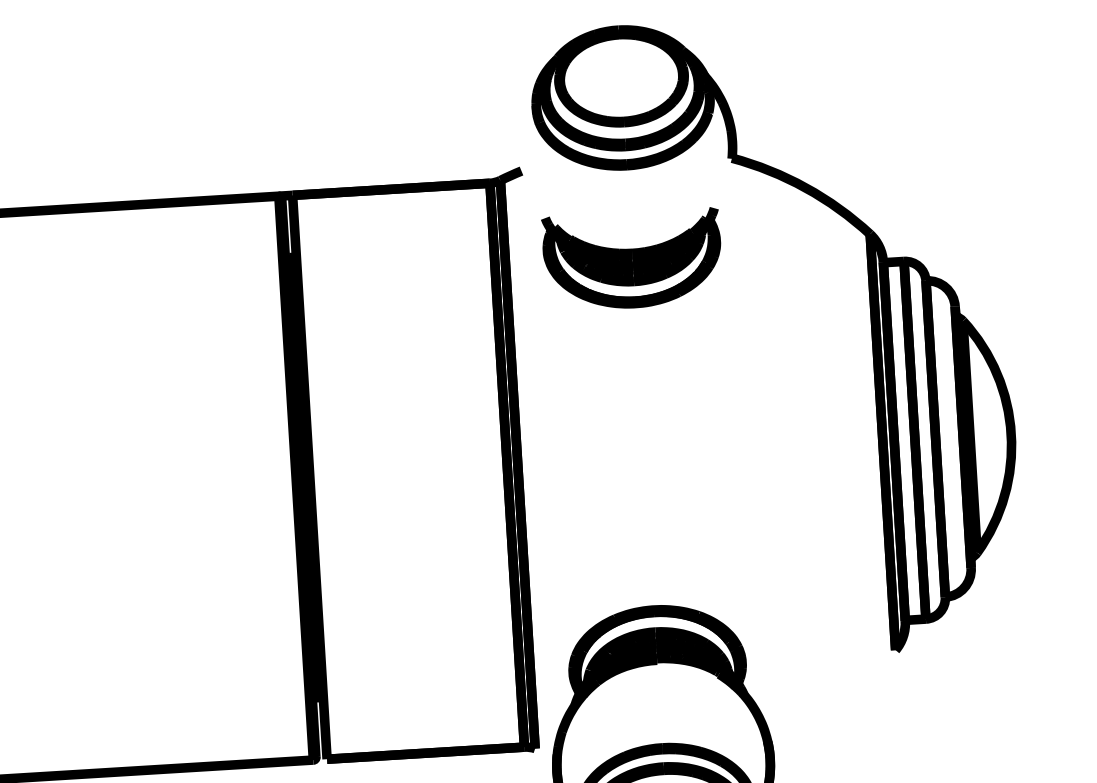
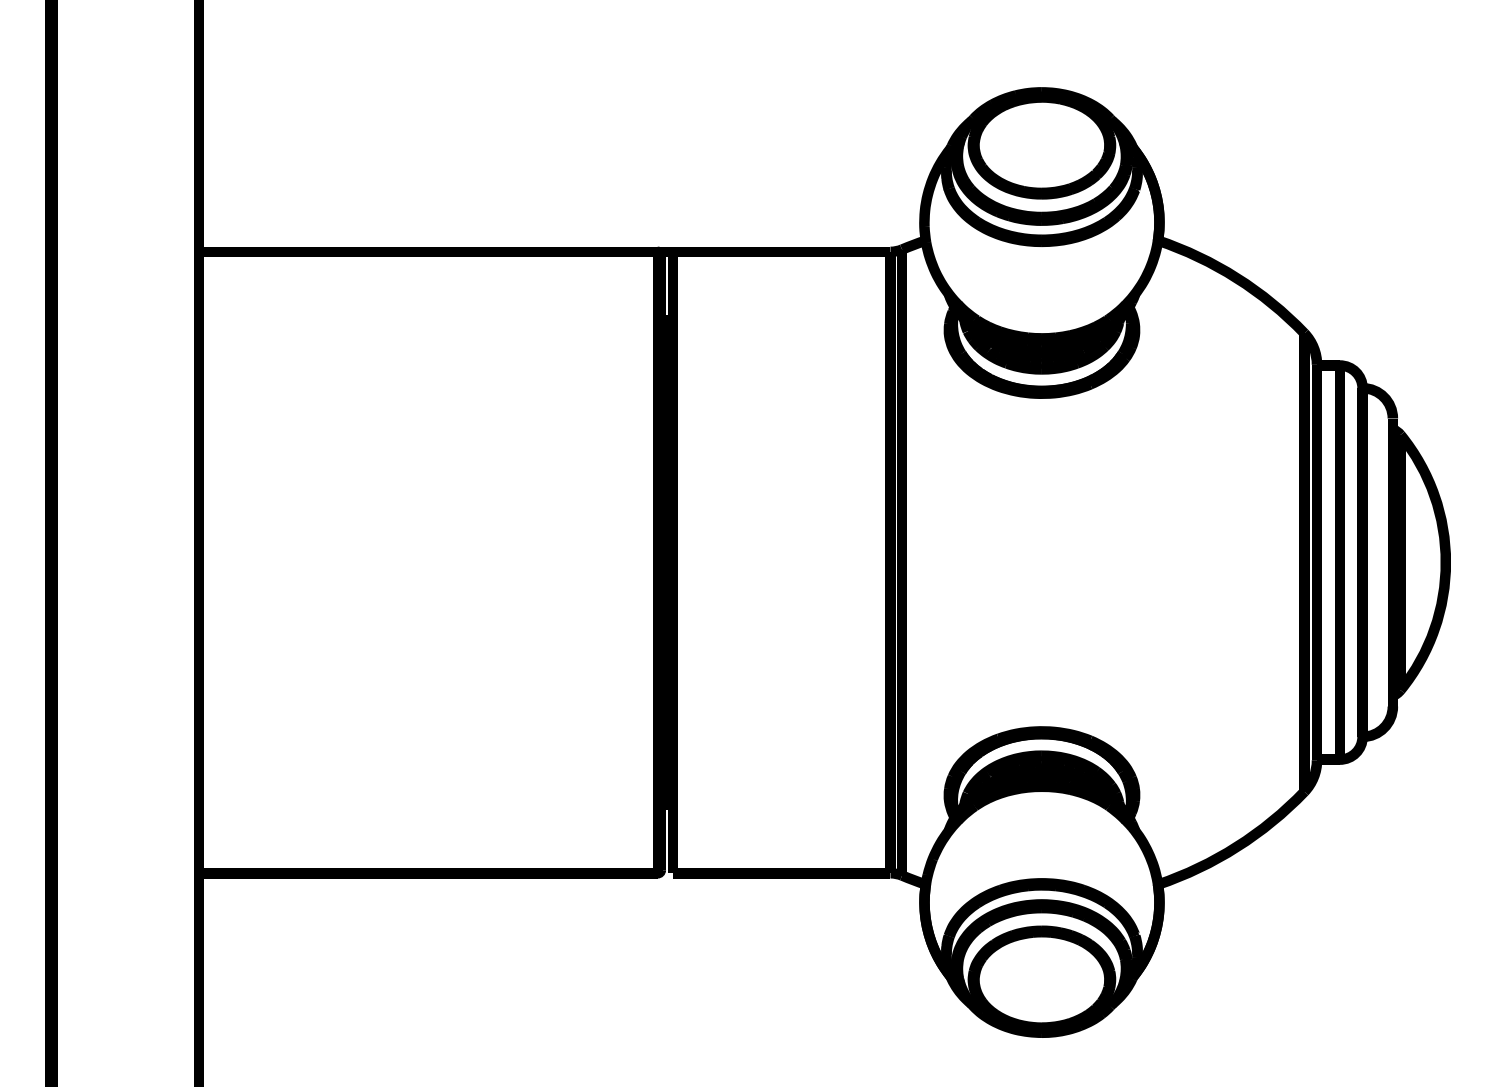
fill: (711, 153) -> (1135, 234), added
fill: (541, 164) -> (948, 234), added
fill: (688, 666) -> (1076, 795), added
fill: (832, 696) -> (1232, 838), added
fill: (545, 751) -> (913, 879), added

